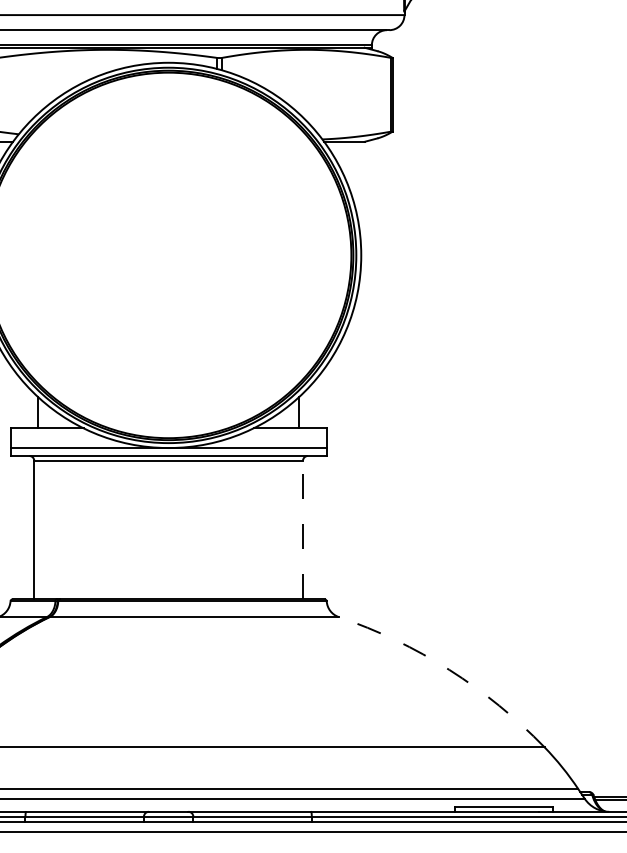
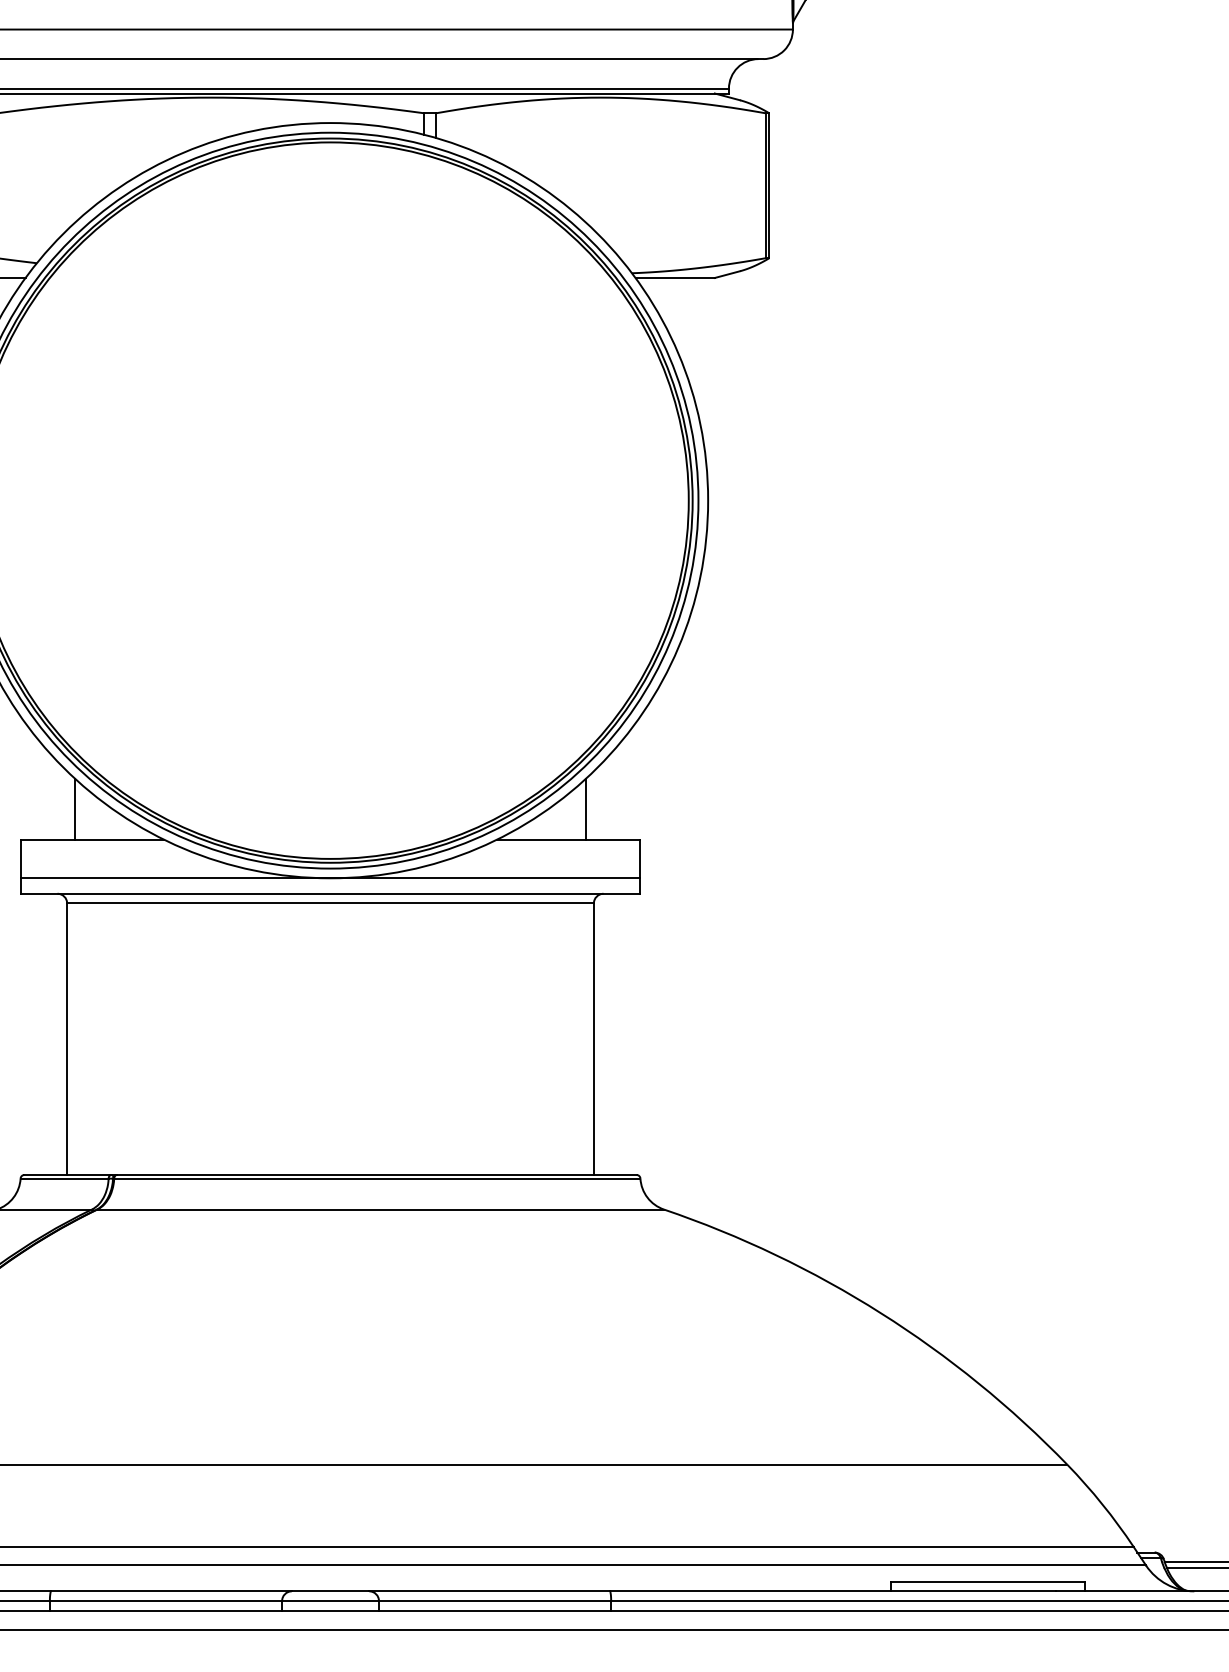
line: (302, 529) -> (592, 1037), dashed -> solid
arc: (449, 669) -> (881, 1312), dashed -> solid

